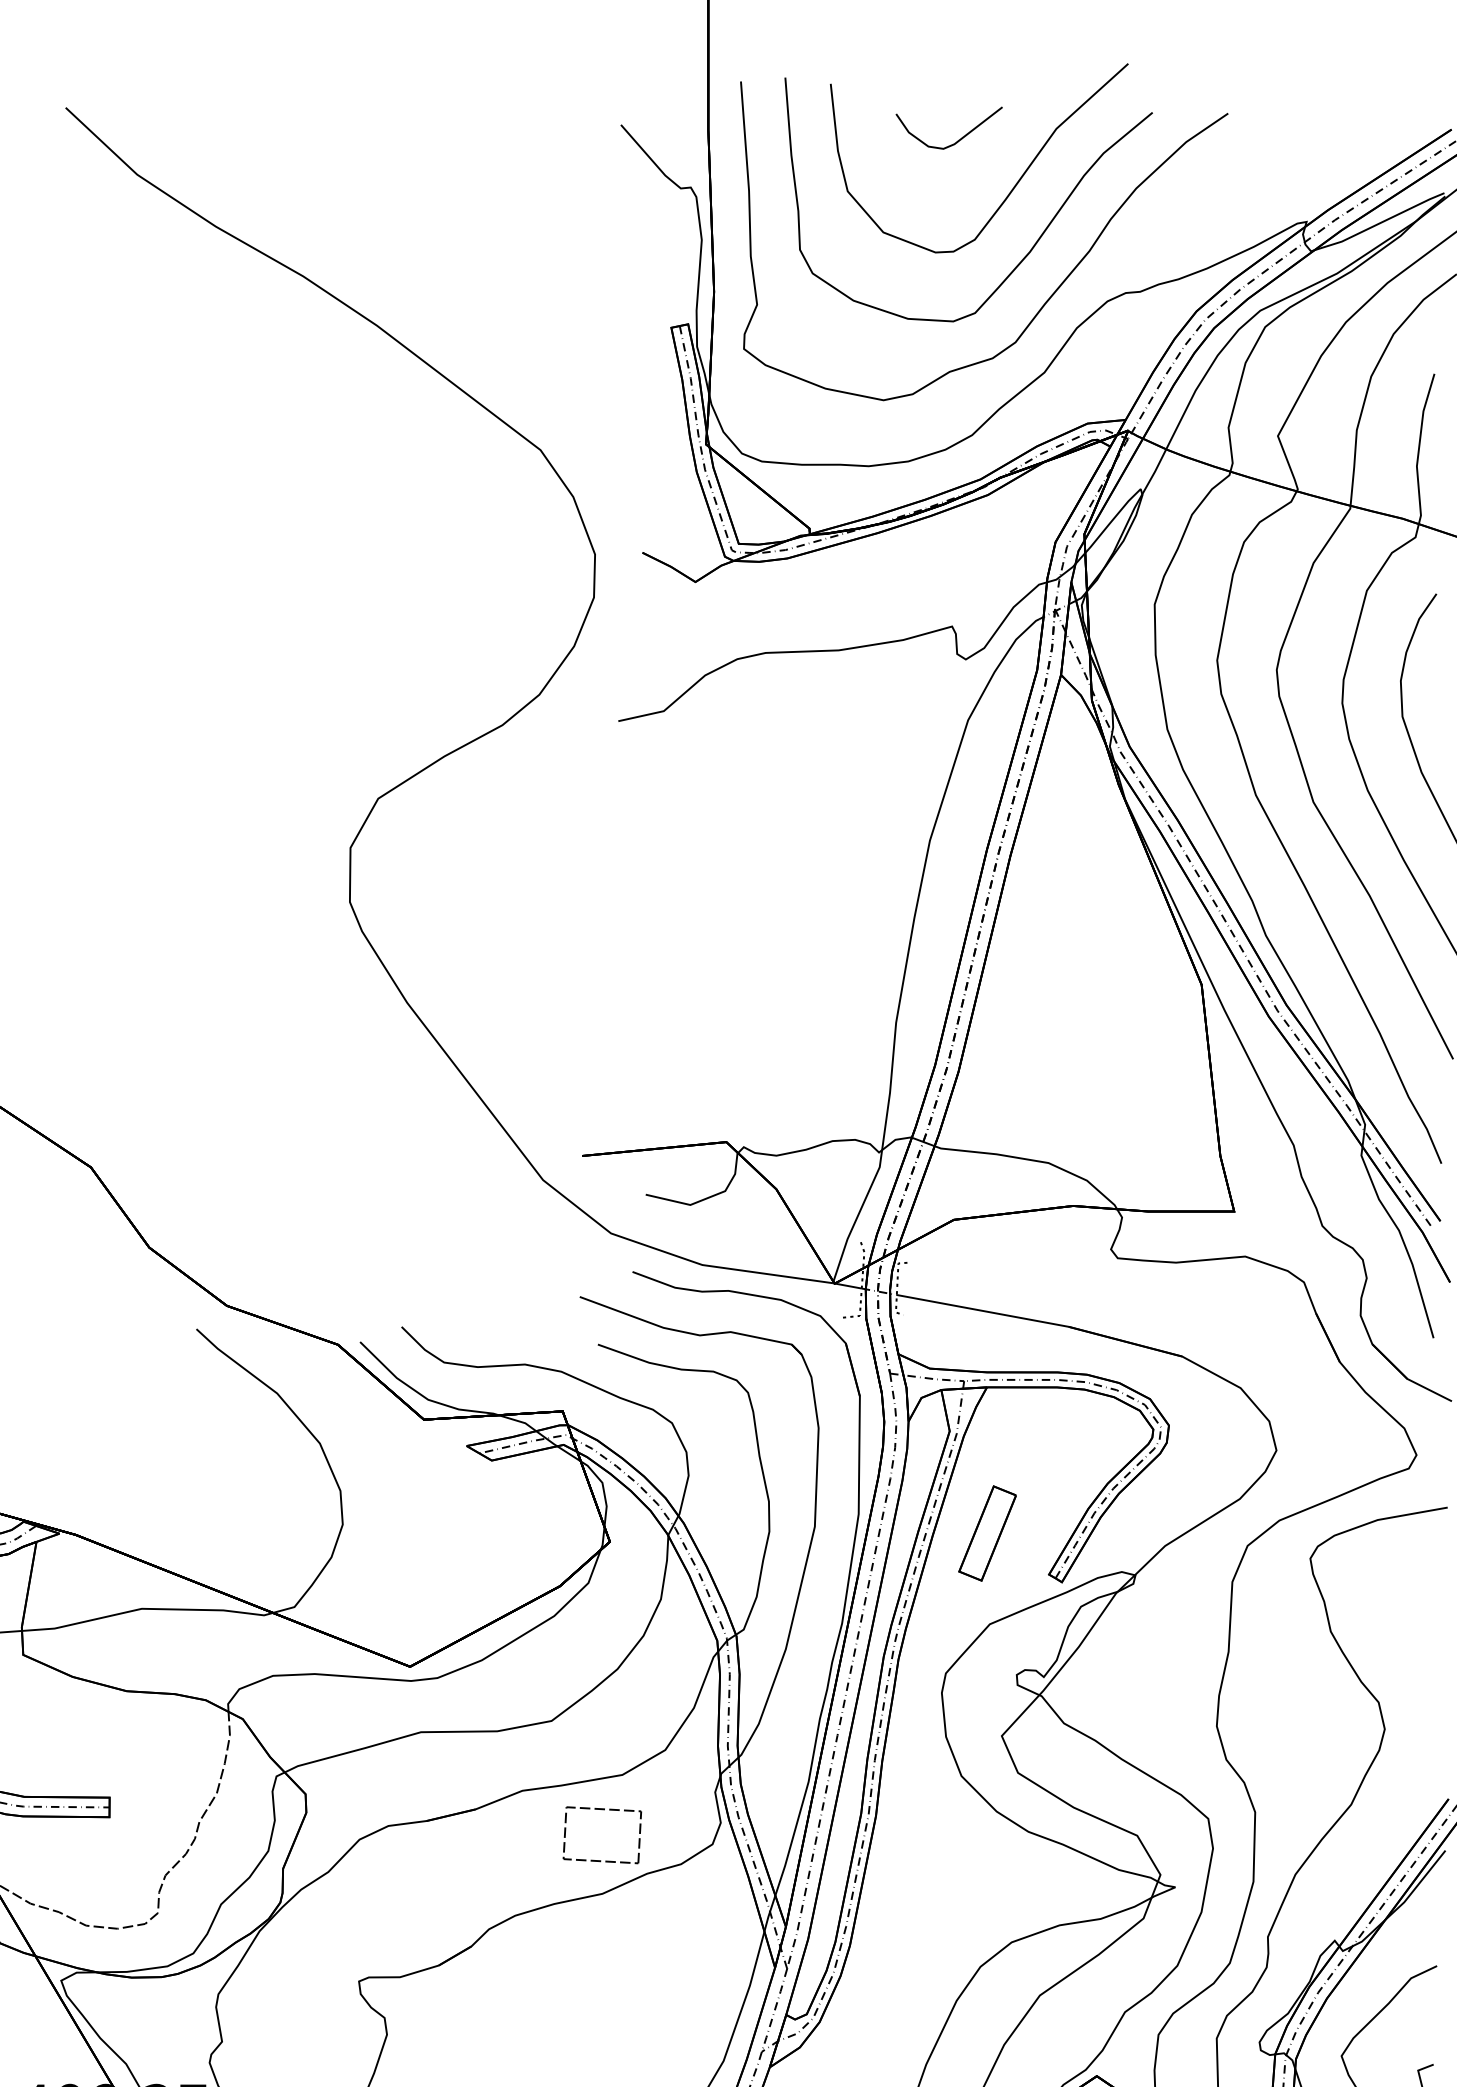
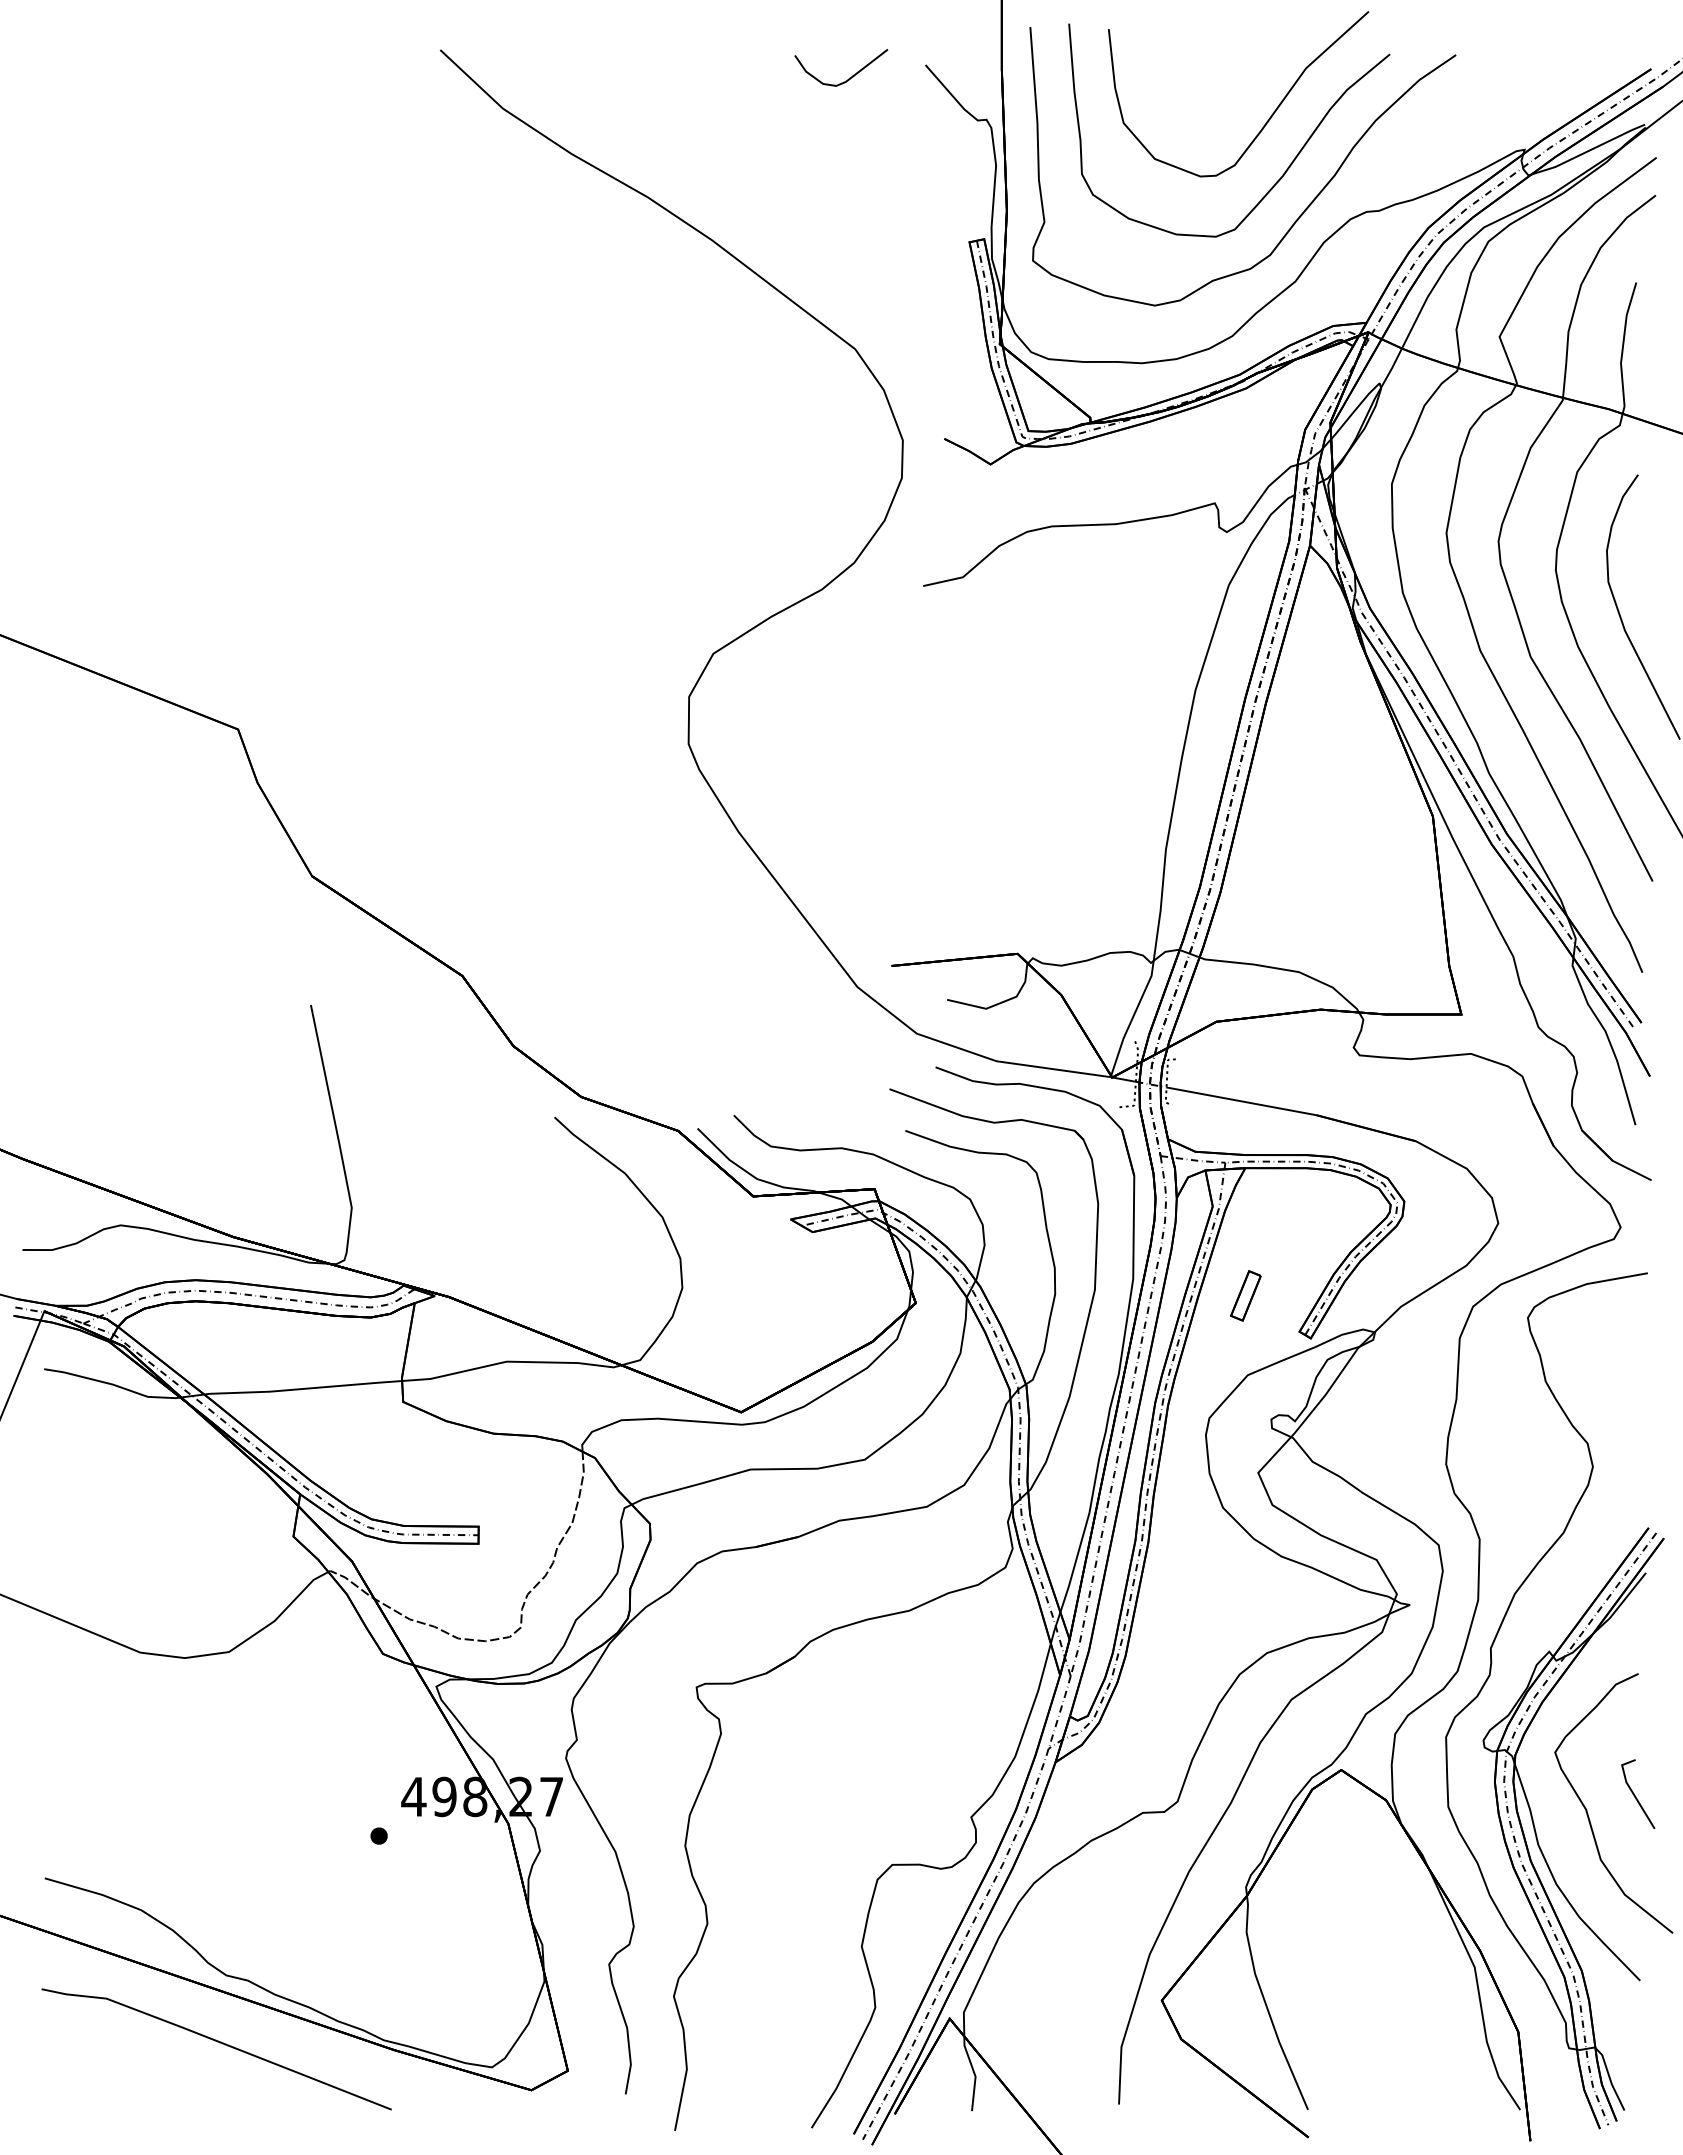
curve: (958, 139) -> (849, 77), moved
part: (987, 1533) -> (1245, 1295), size x0.6
part: (601, 1810) -> (908, 1537), removed

